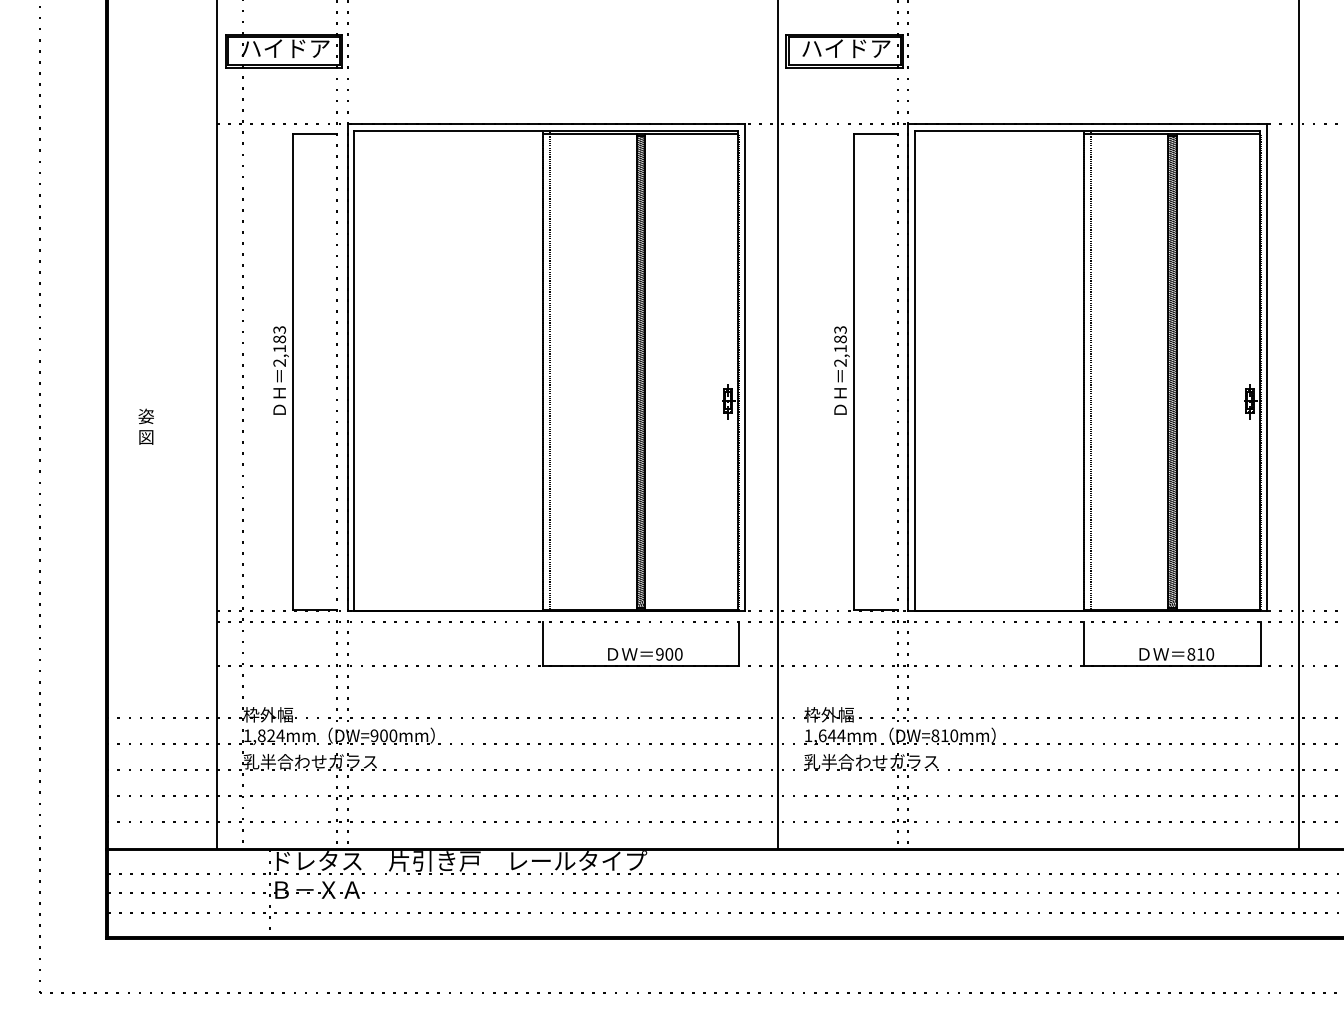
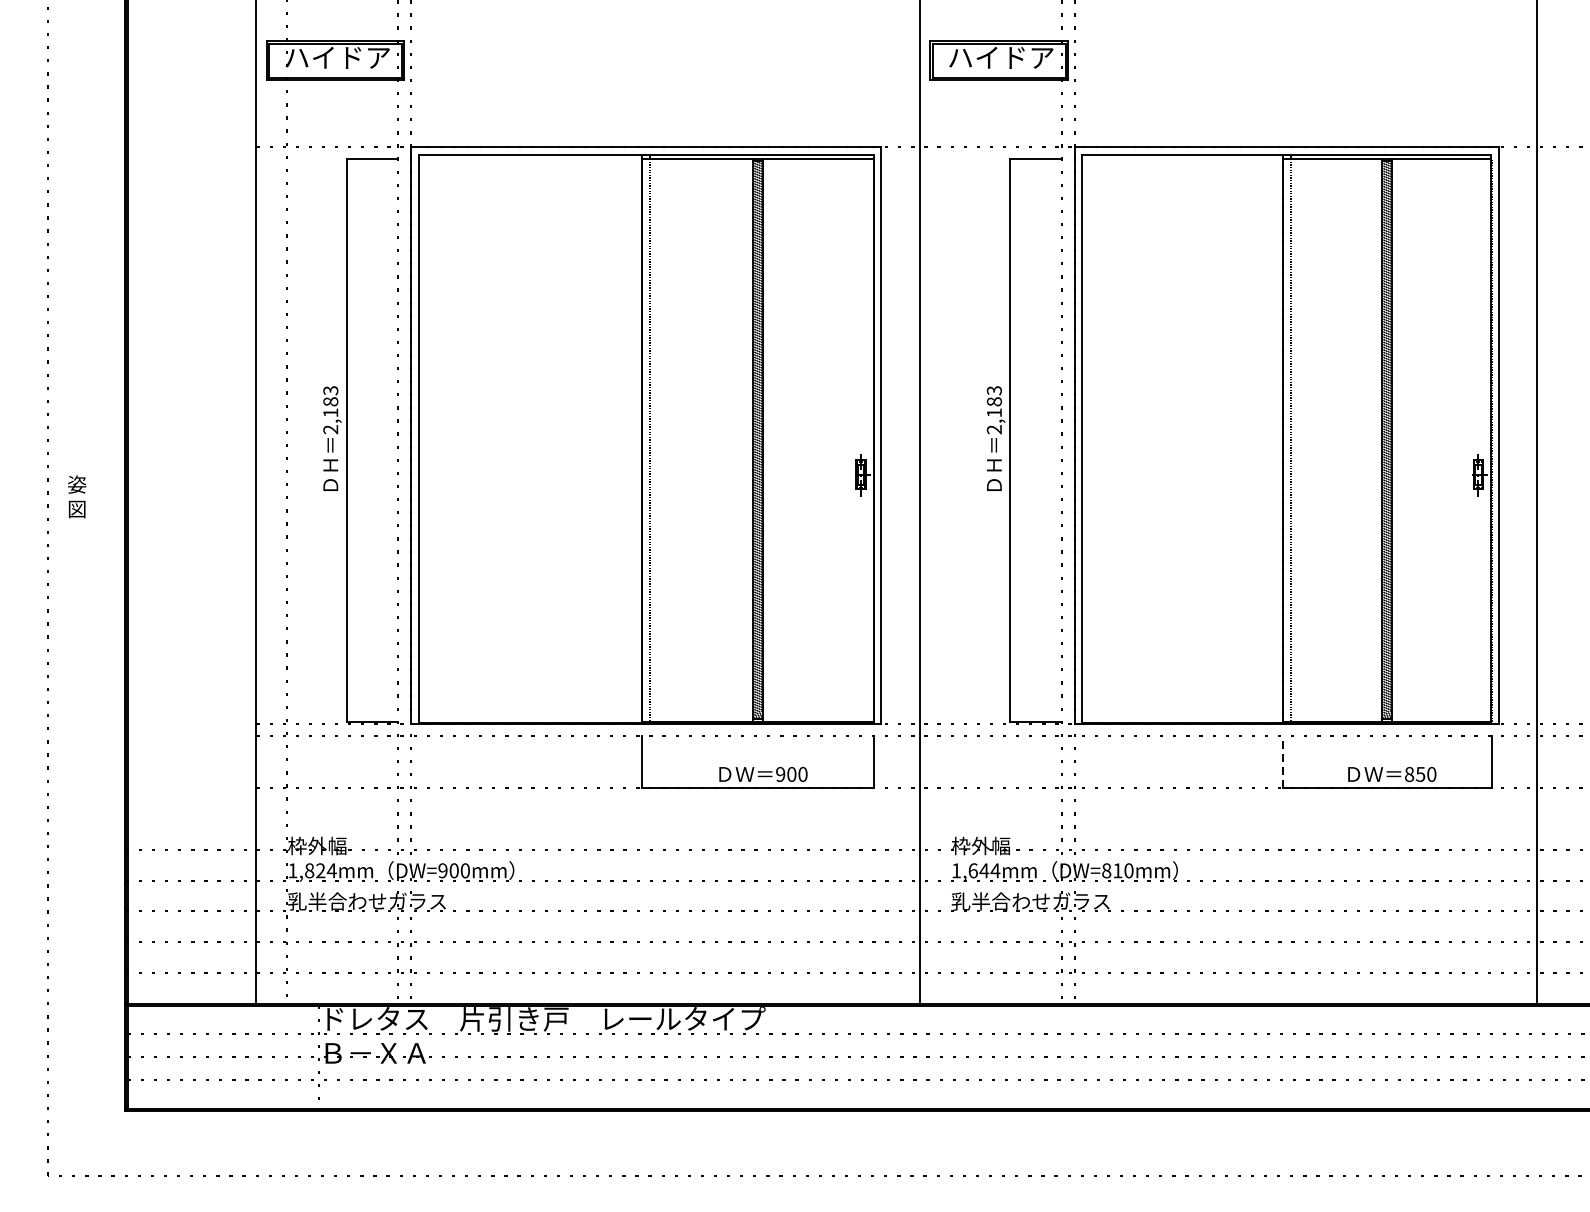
text: (145, 426) -> (76, 496), moved
line: (1084, 644) -> (1283, 762), solid -> dashed
text: (1200, 654) -> (1420, 774), 810 -> 850

